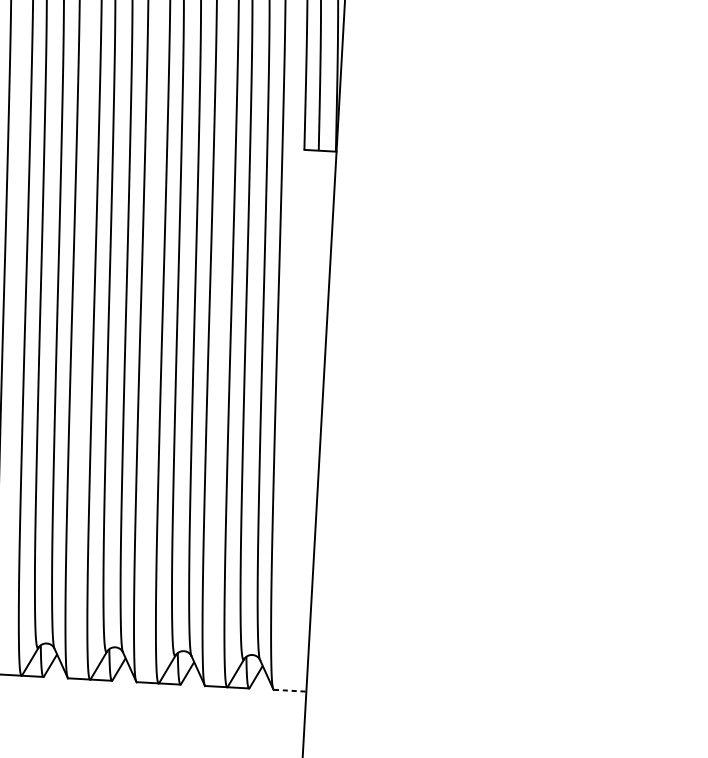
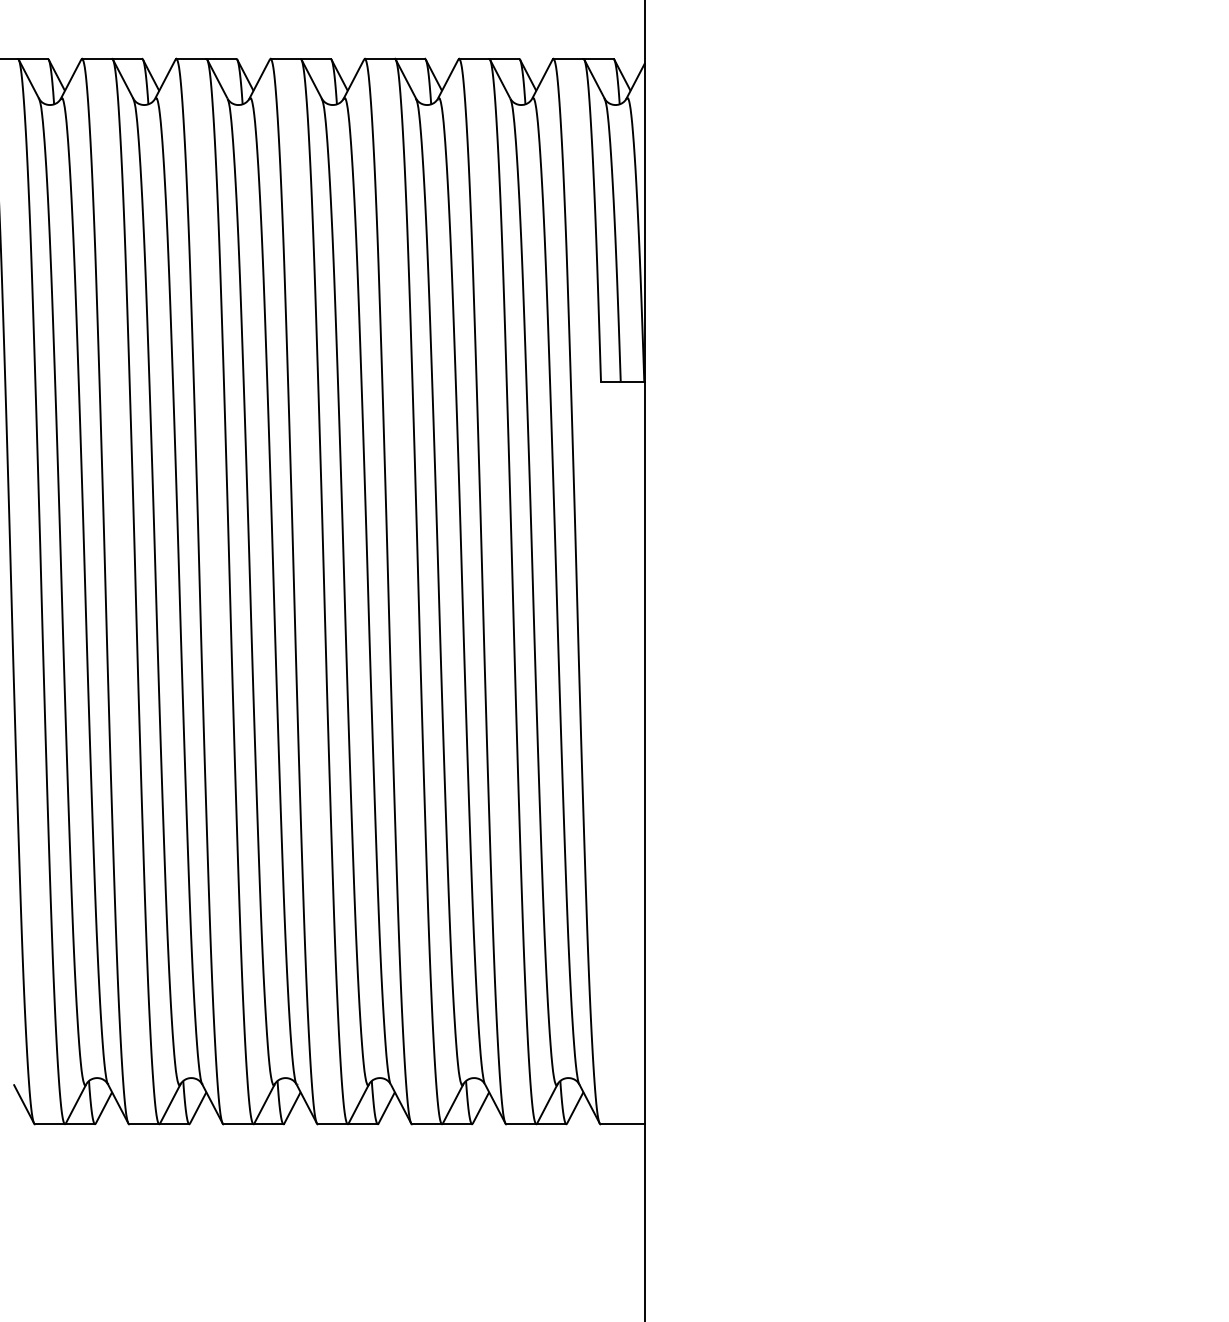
line: (290, 691) -> (623, 1124), dashed -> solid

